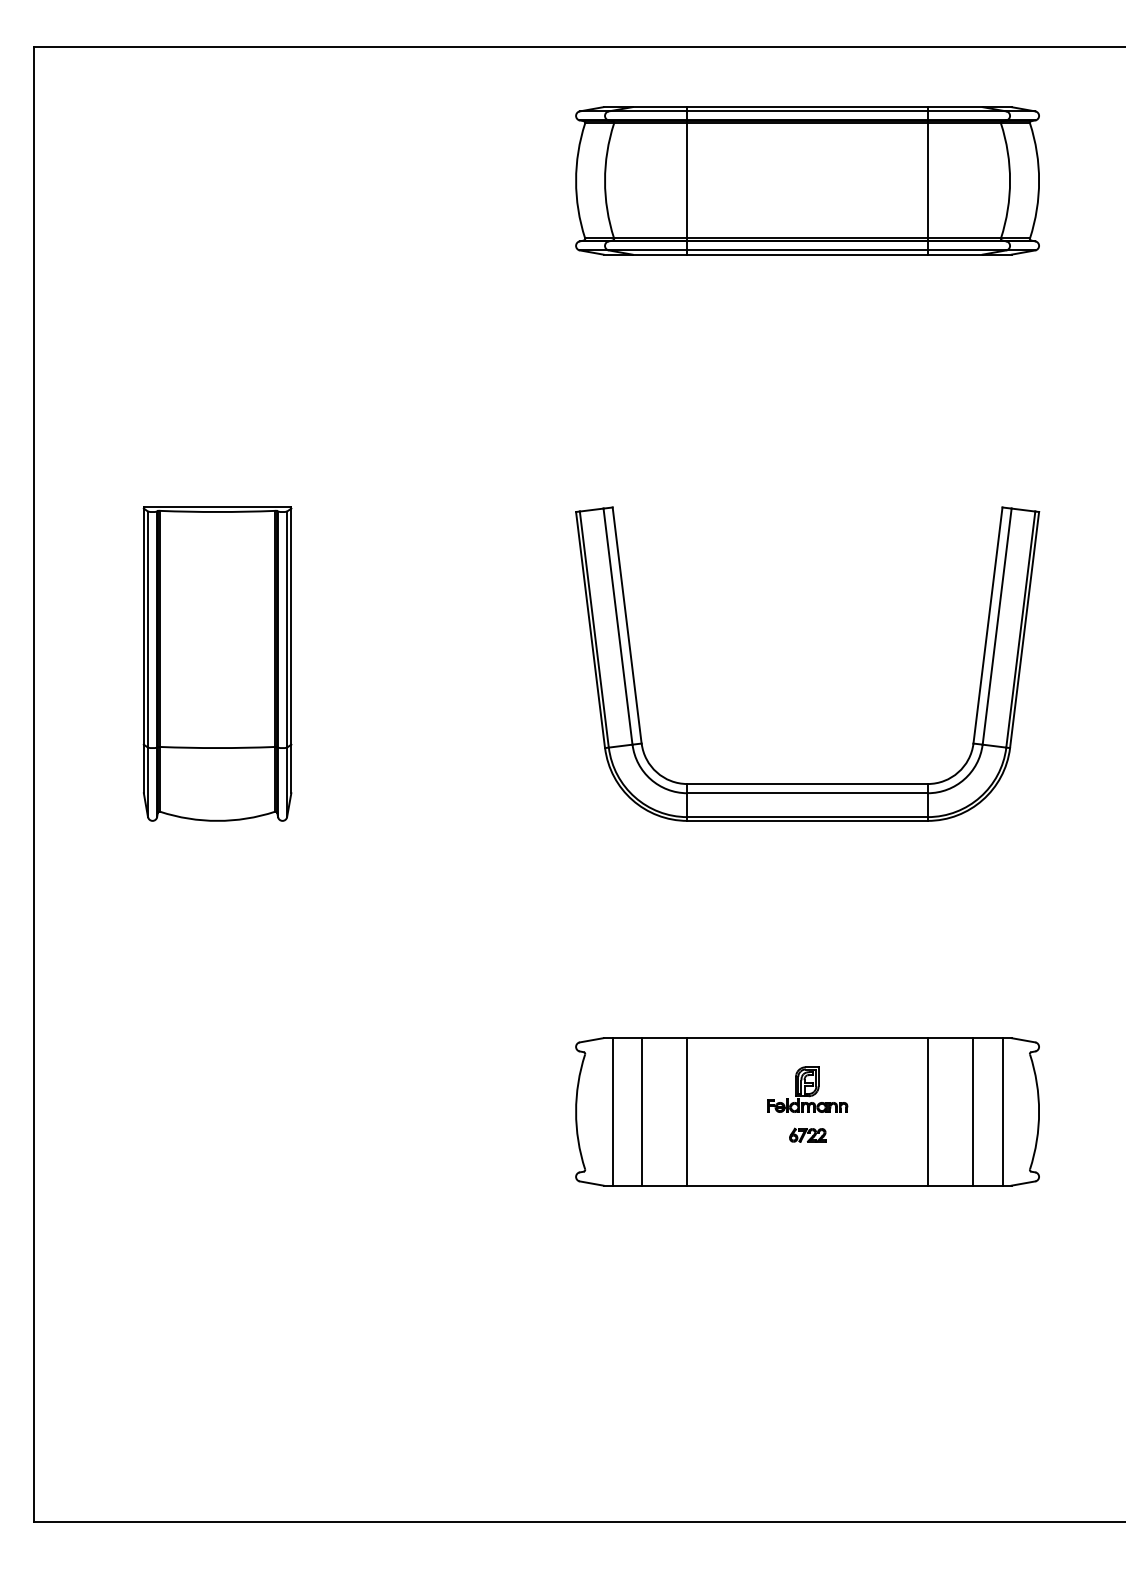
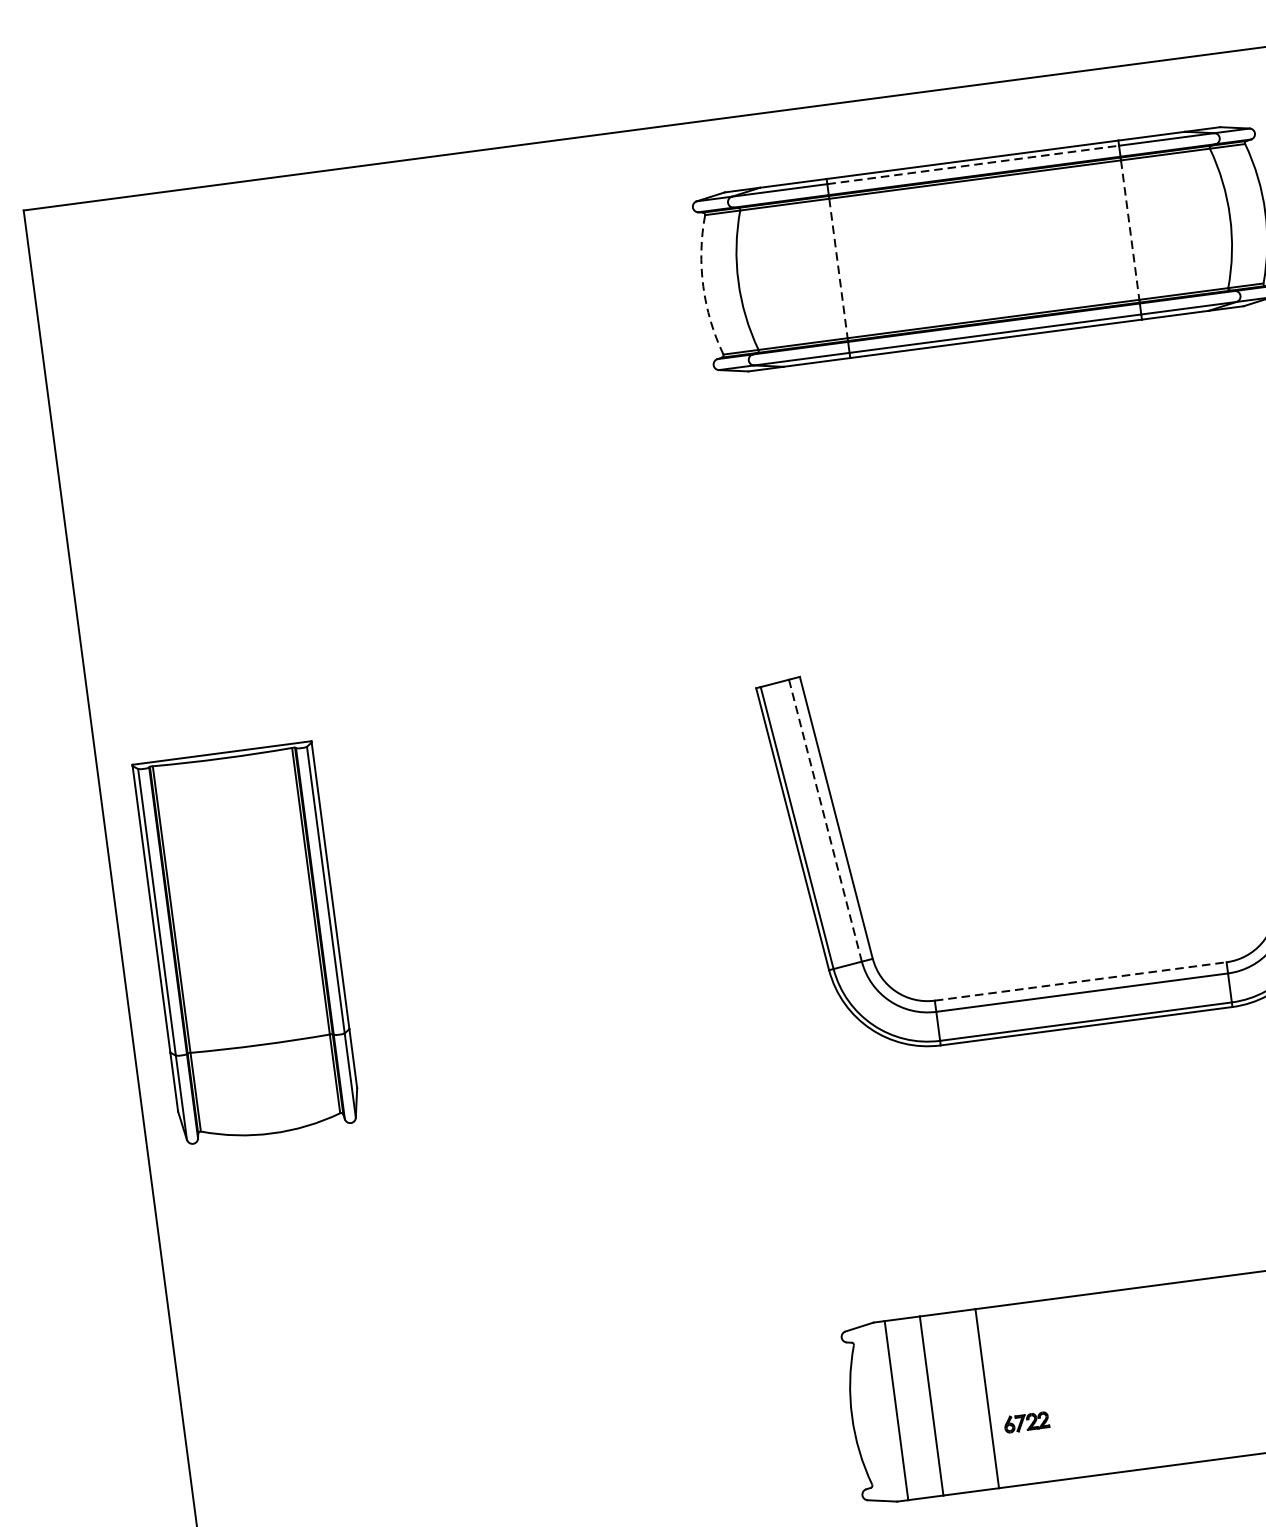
line: (808, 111) -> (974, 164), solid -> dashed
arc: (576, 180) -> (703, 285), solid -> dashed
line: (687, 181) -> (838, 269), solid -> dashed
line: (927, 181) -> (1129, 230), solid -> dashed
line: (618, 626) -> (825, 820), solid -> dashed
part: (217, 663) -> (246, 942), moved
line: (808, 784) -> (1081, 981), solid -> dashed
part: (807, 1089) -> (1129, 1352), removed
part: (807, 1134) -> (1026, 1421), moved

